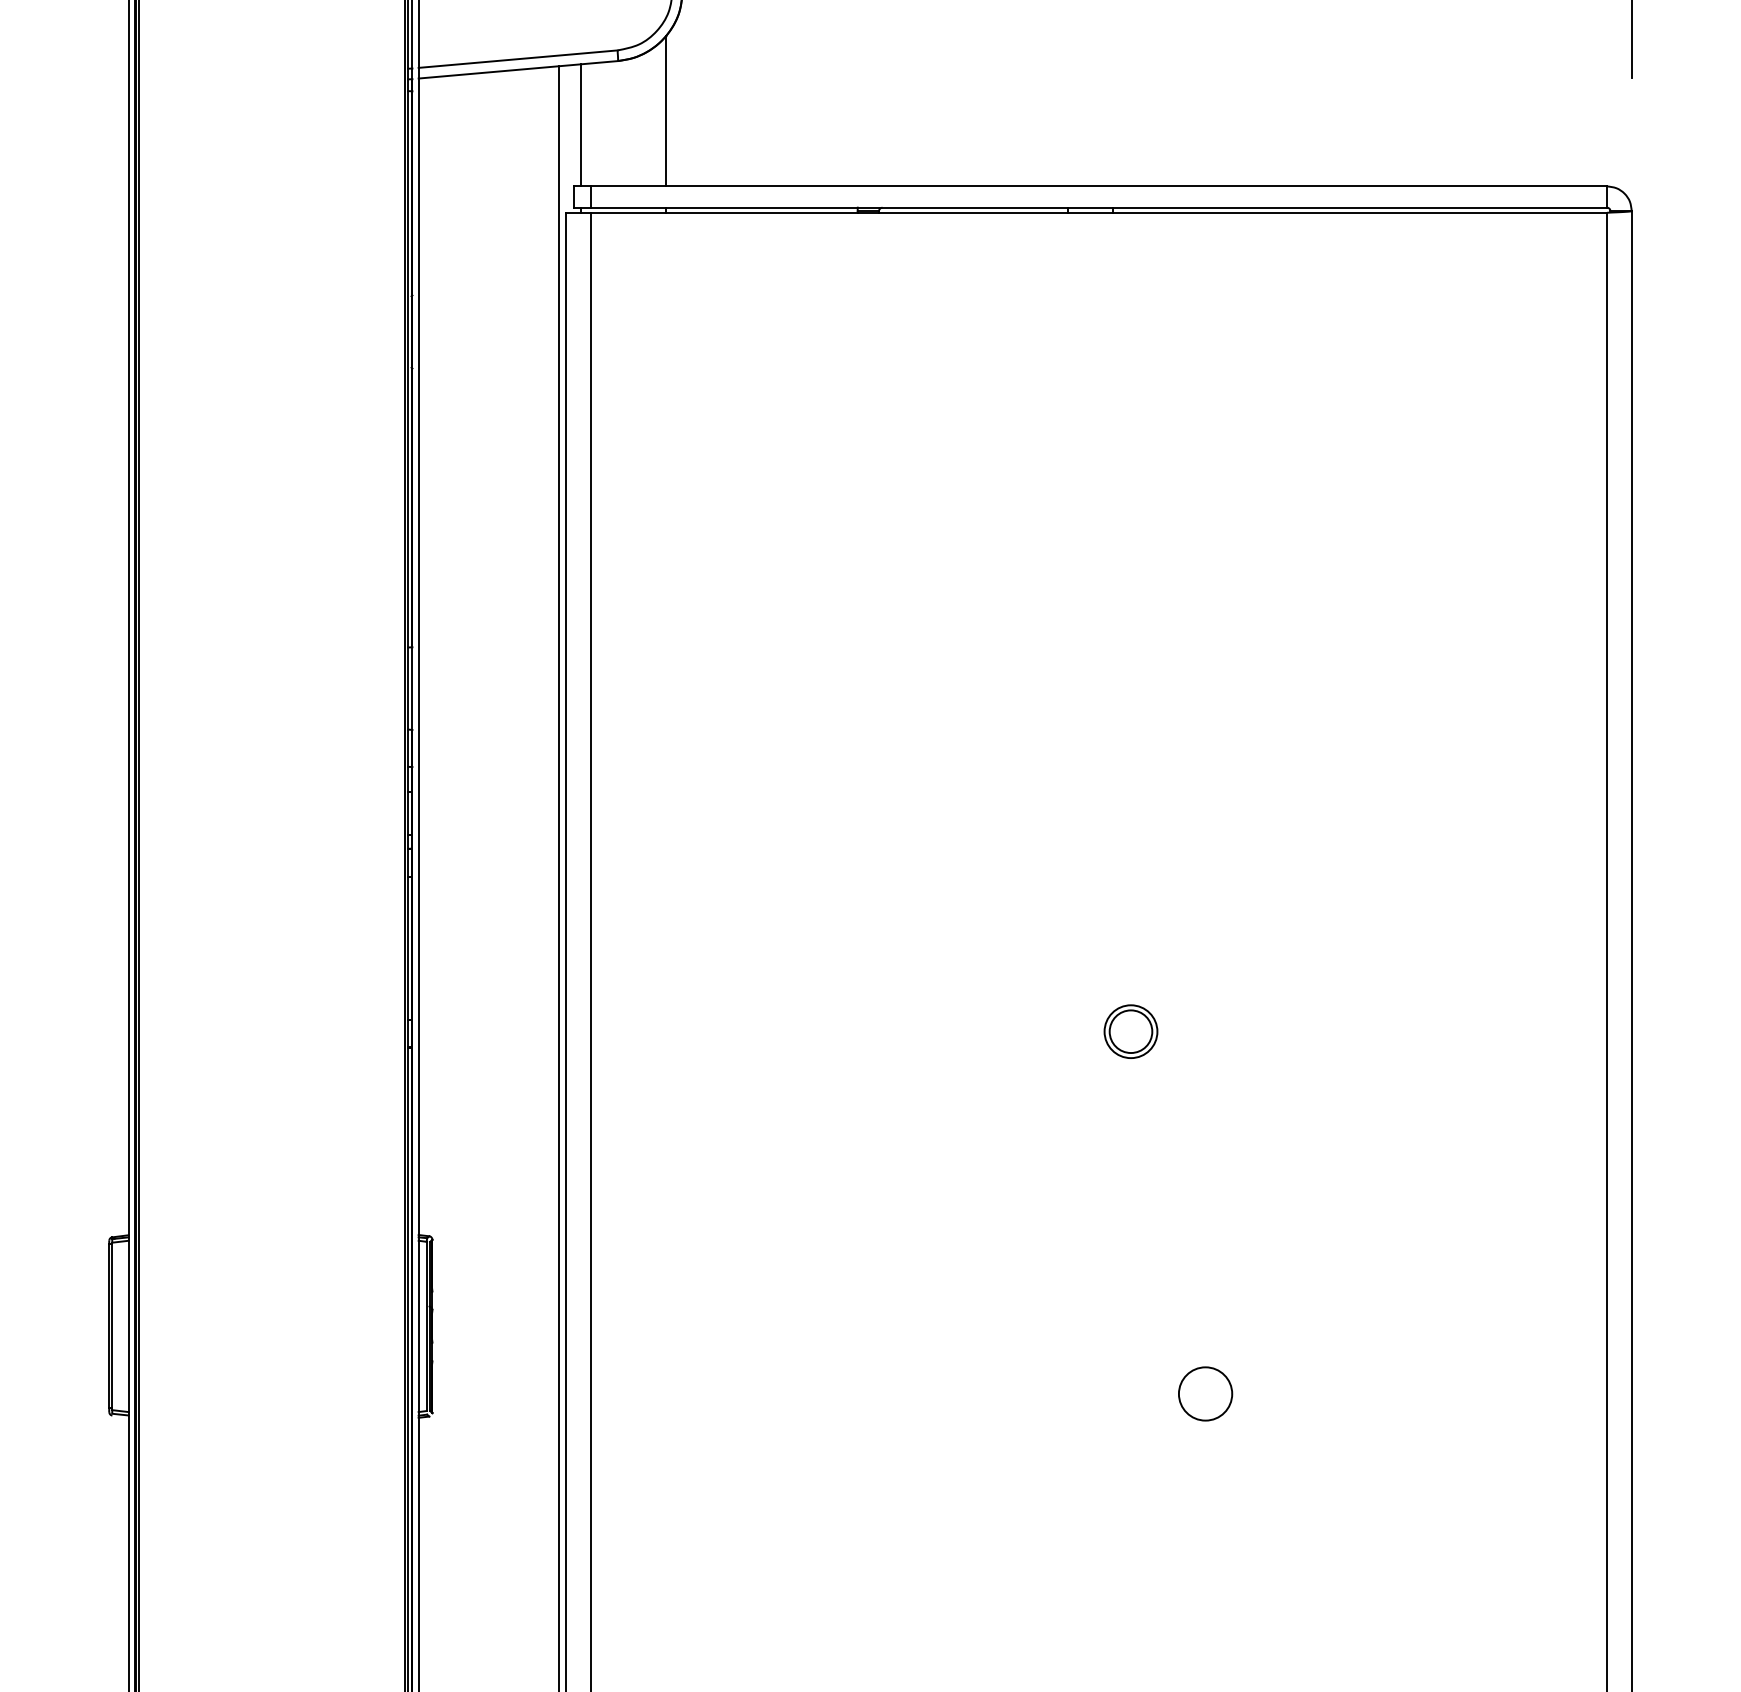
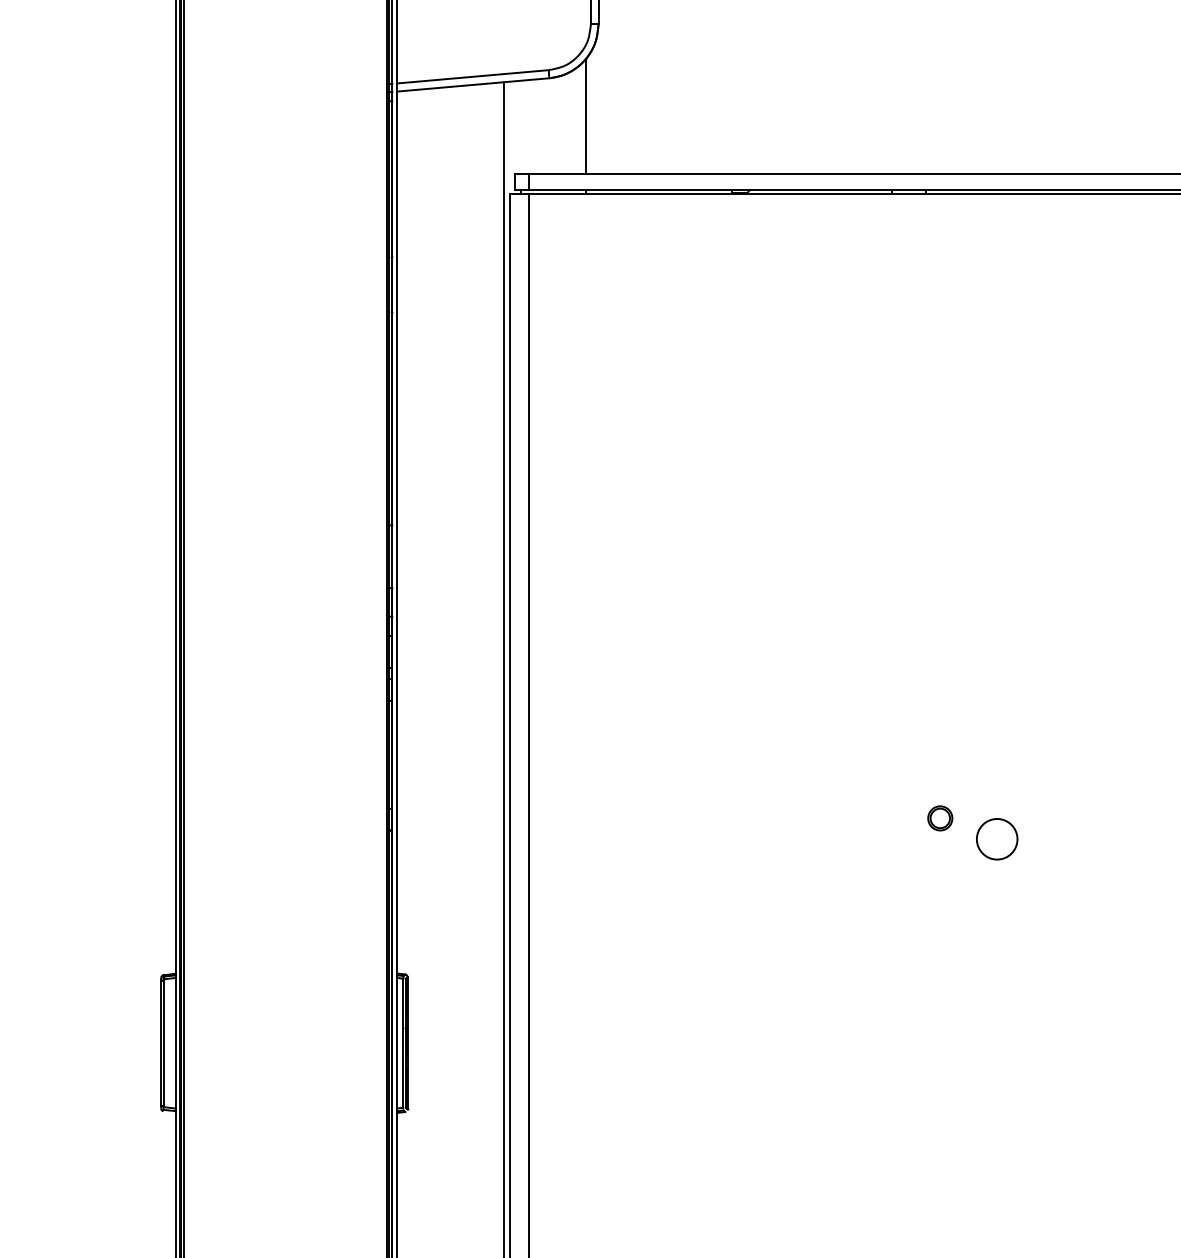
line: (580, 125) -> (520, 127), removed
part: (1130, 1031) -> (939, 818), size x0.6
circle: (1205, 1393) -> (997, 838), moved

